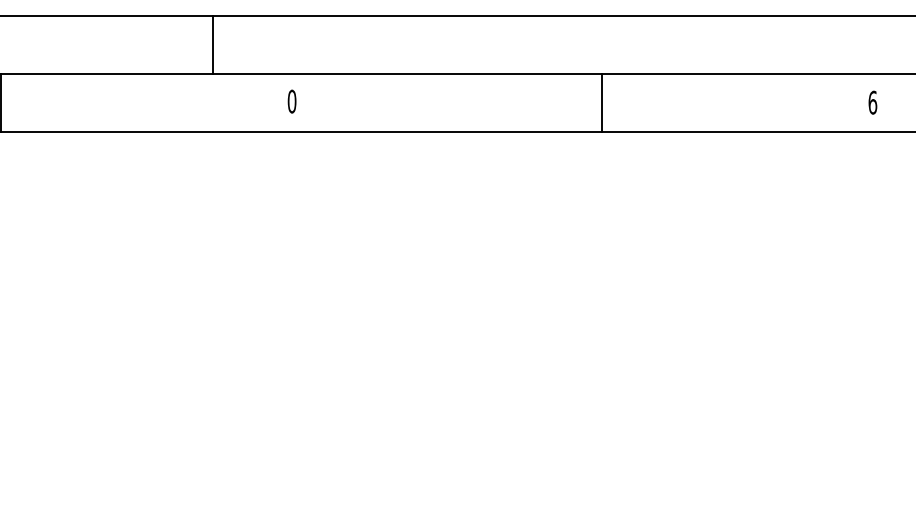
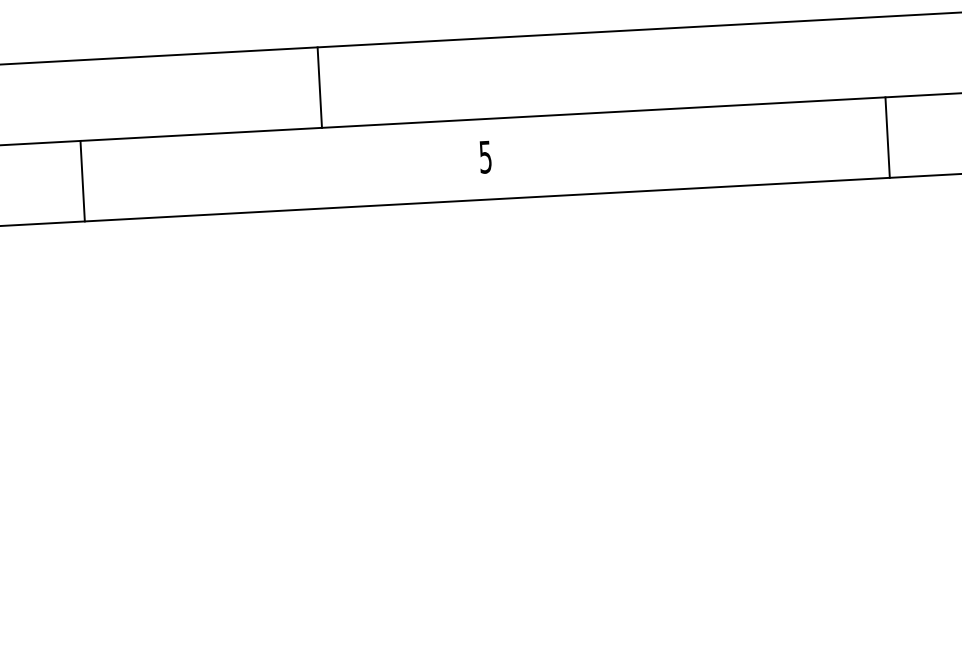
line: (213, 45) -> (319, 88), moved
text: (291, 101) -> (484, 157), 0 -> 5
line: (602, 103) -> (888, 137), moved

